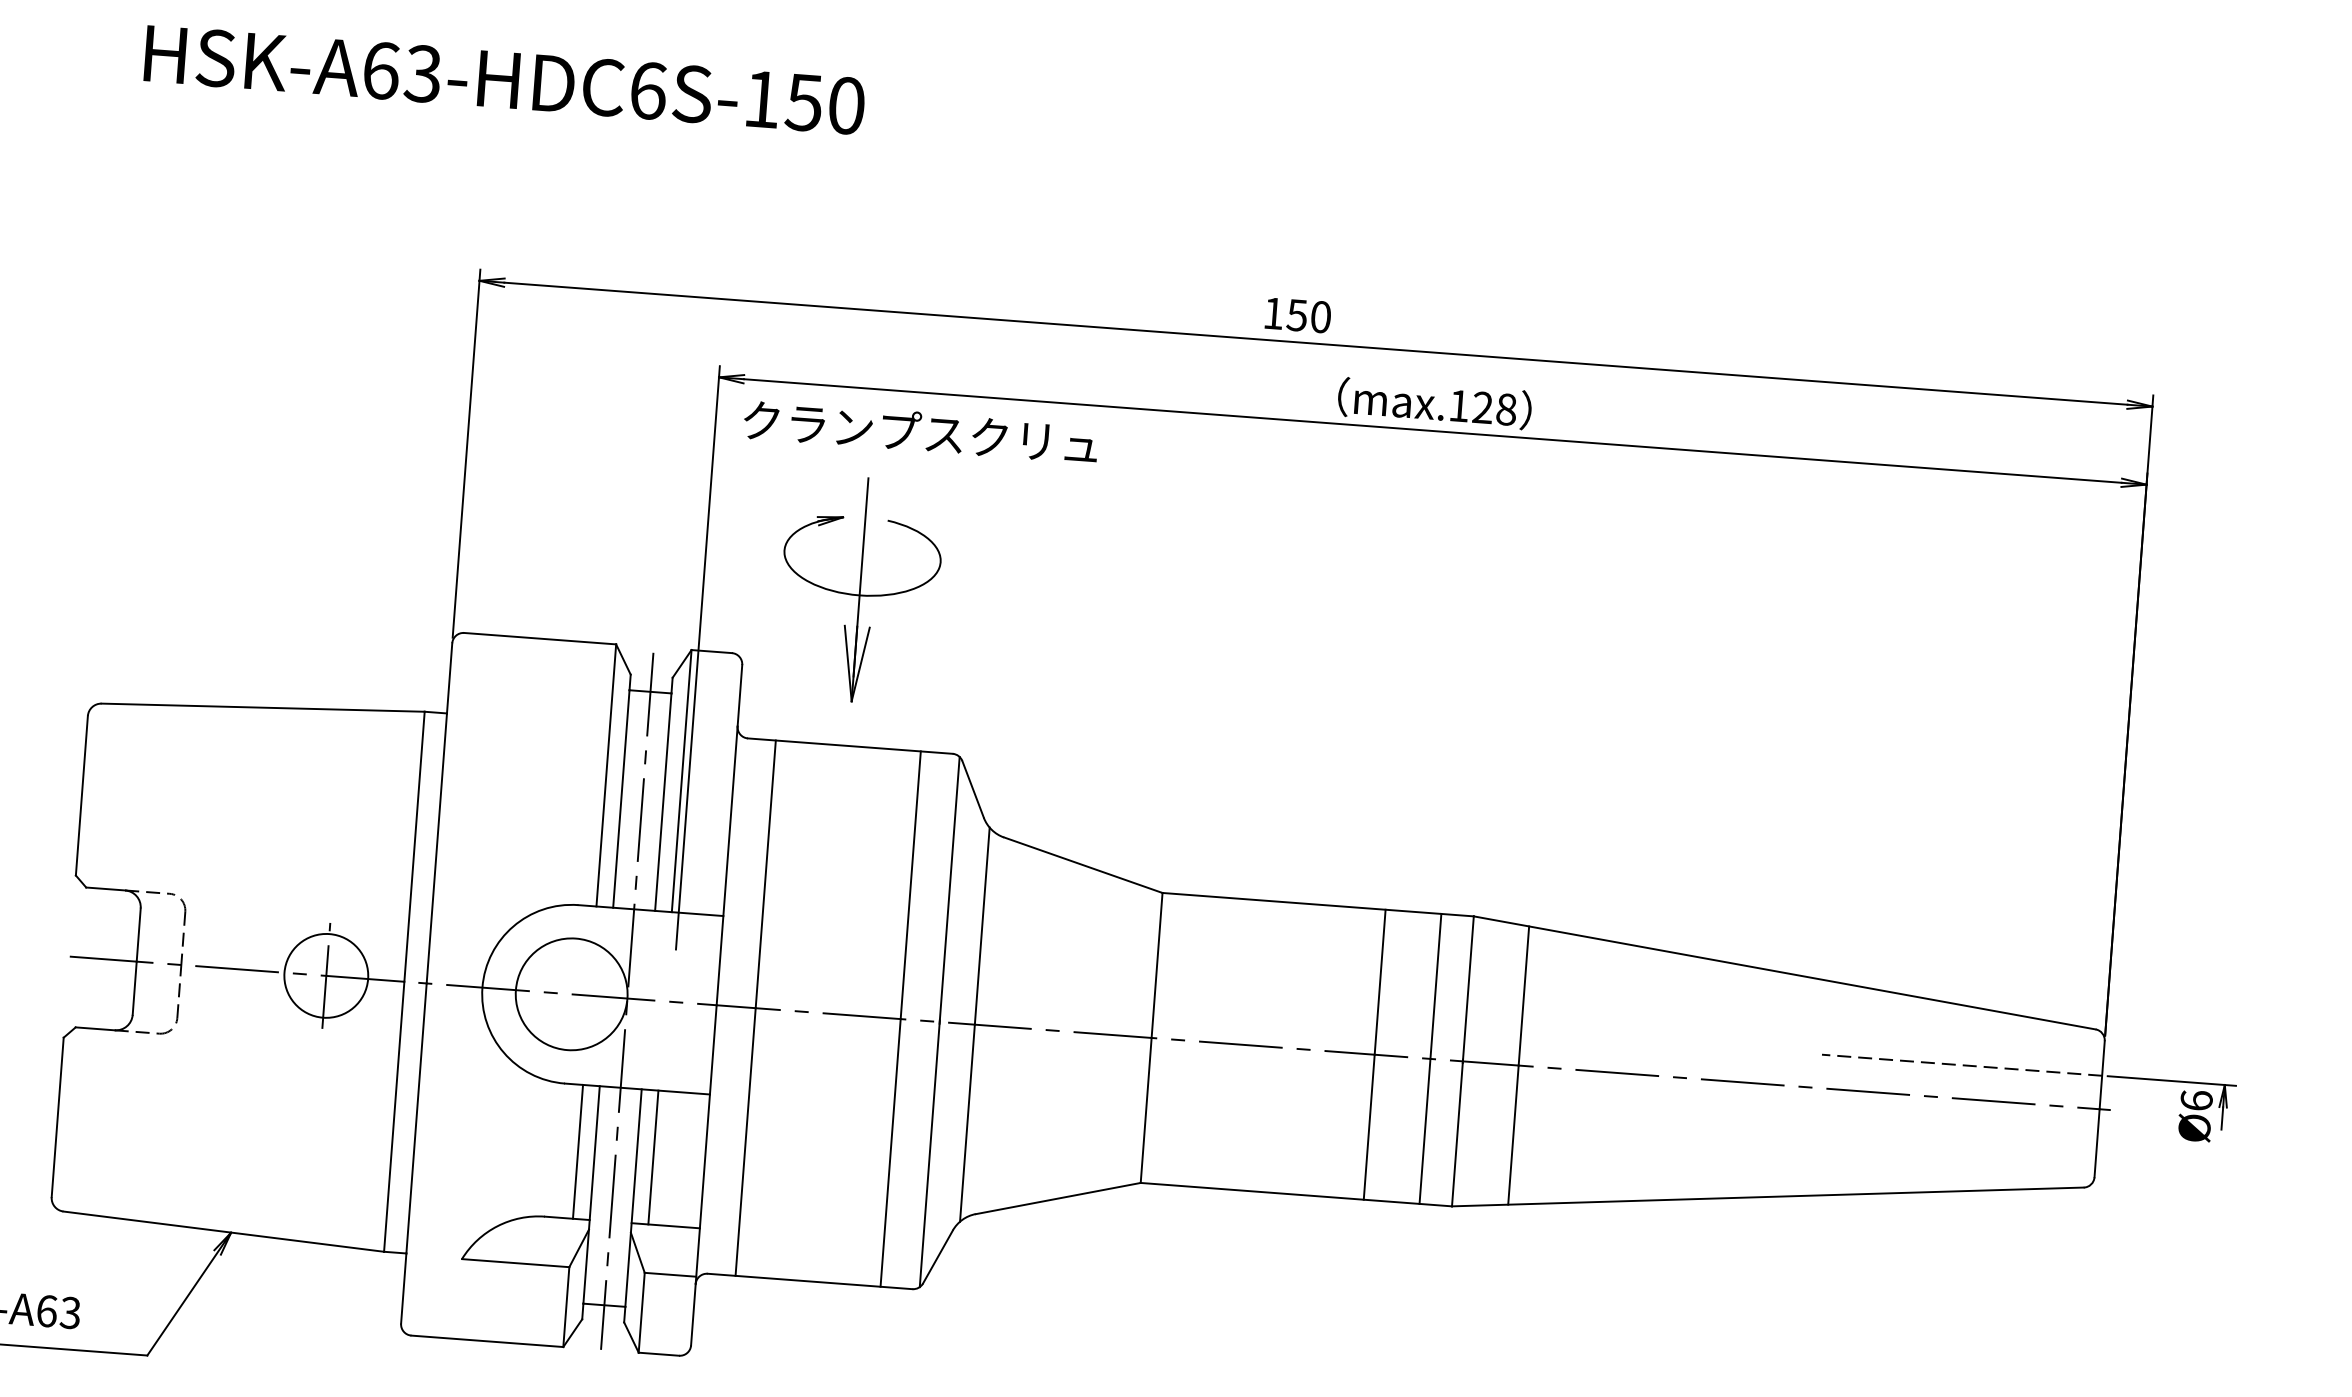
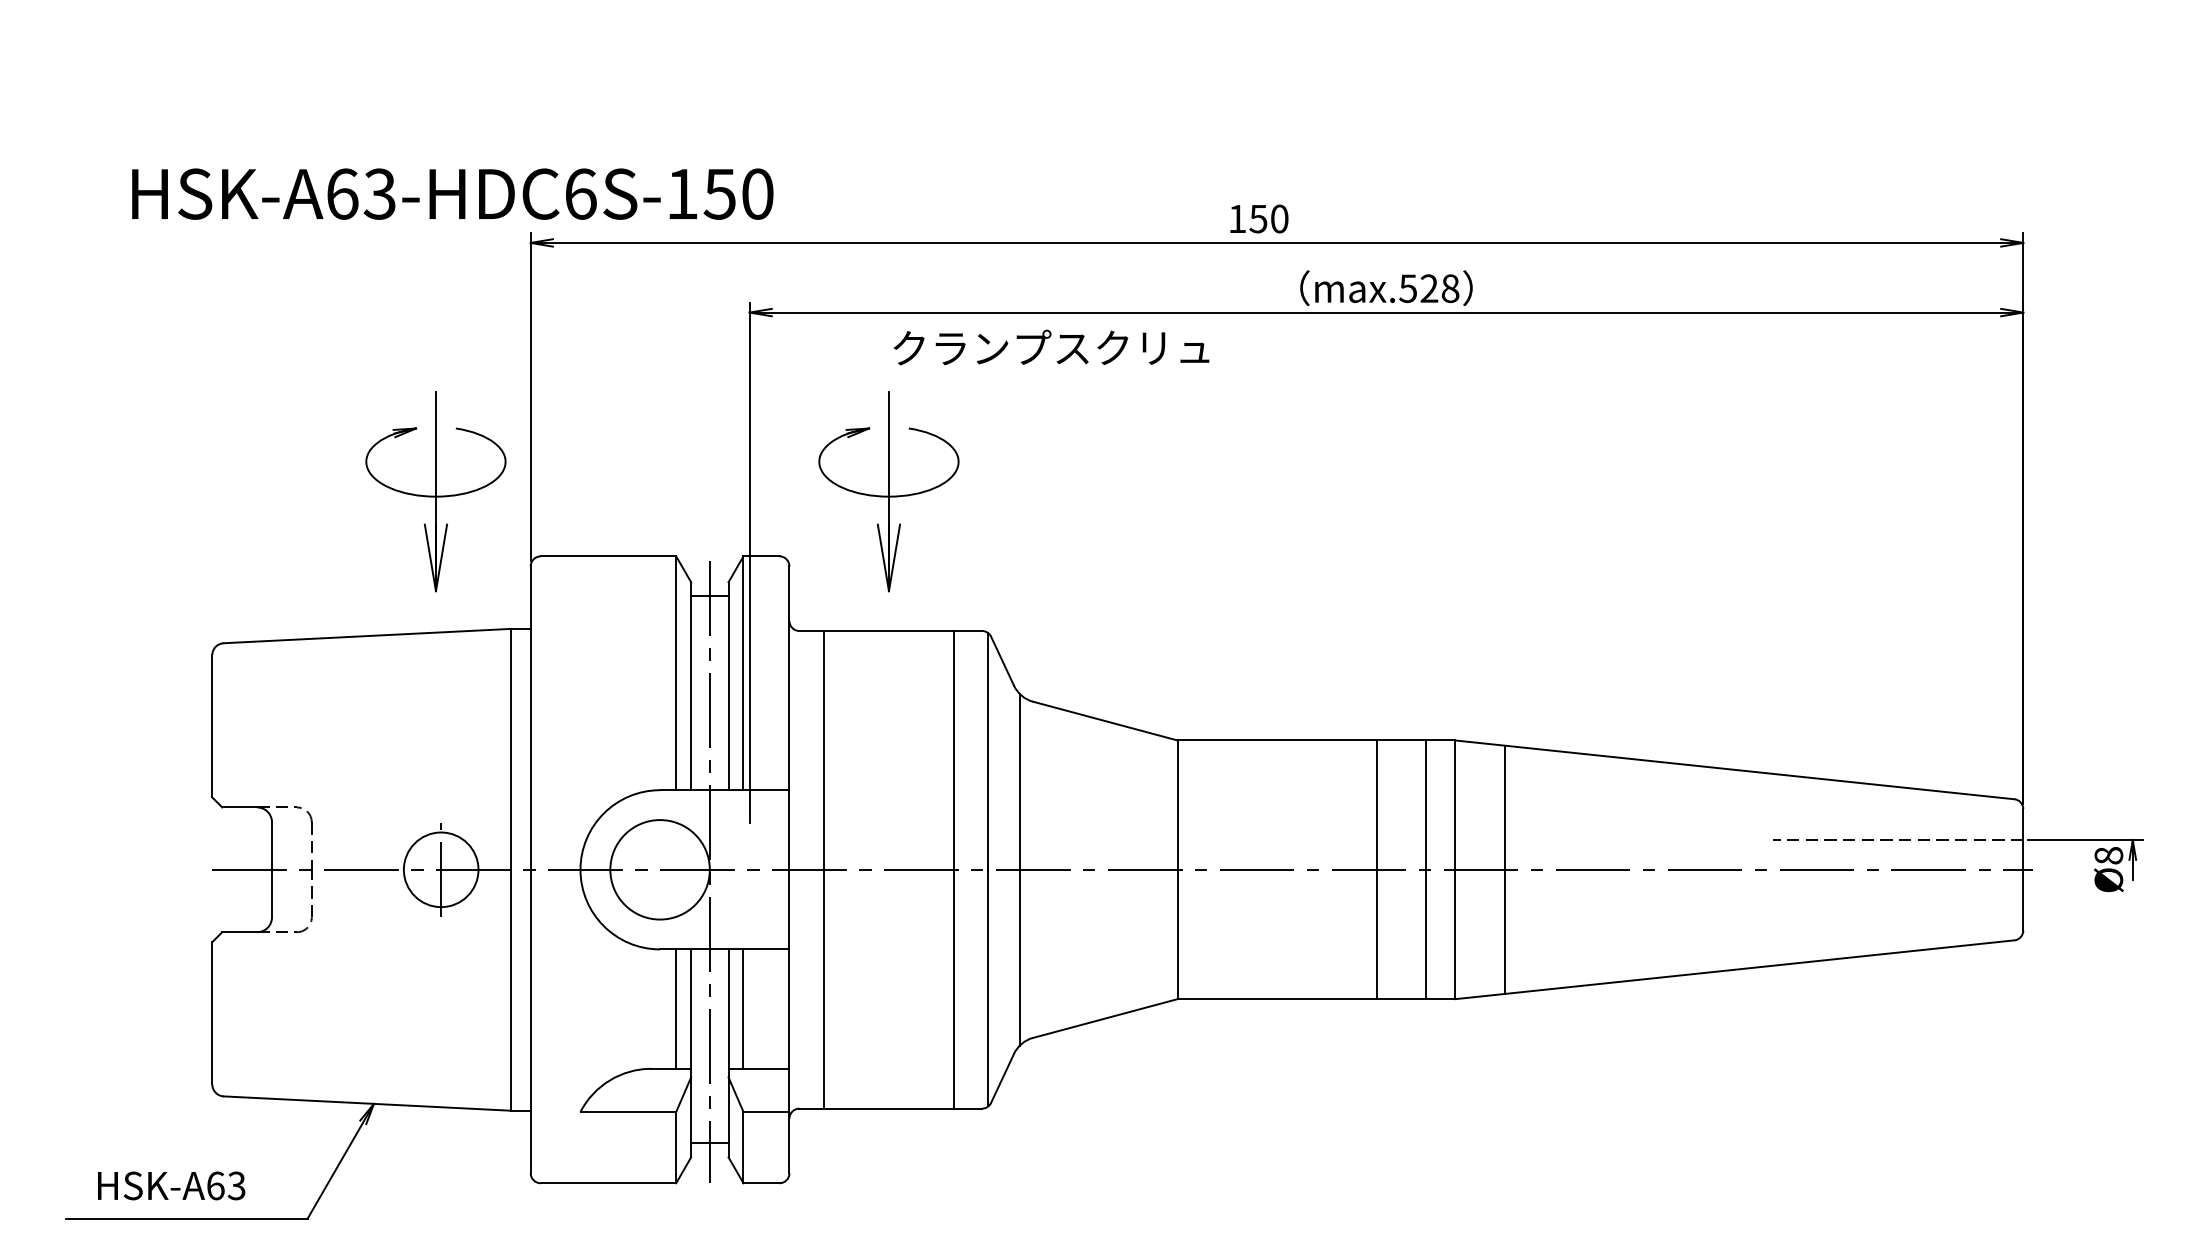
text: (504, 79) -> (452, 193), moved
text: (1458, 405) -> (1407, 288), max.128 -> max.528
text: (921, 431) -> (1051, 347), moved
part: (351, 551) -> (435, 491), added
text: (2196, 1100) -> (2108, 855), 6 -> 8

